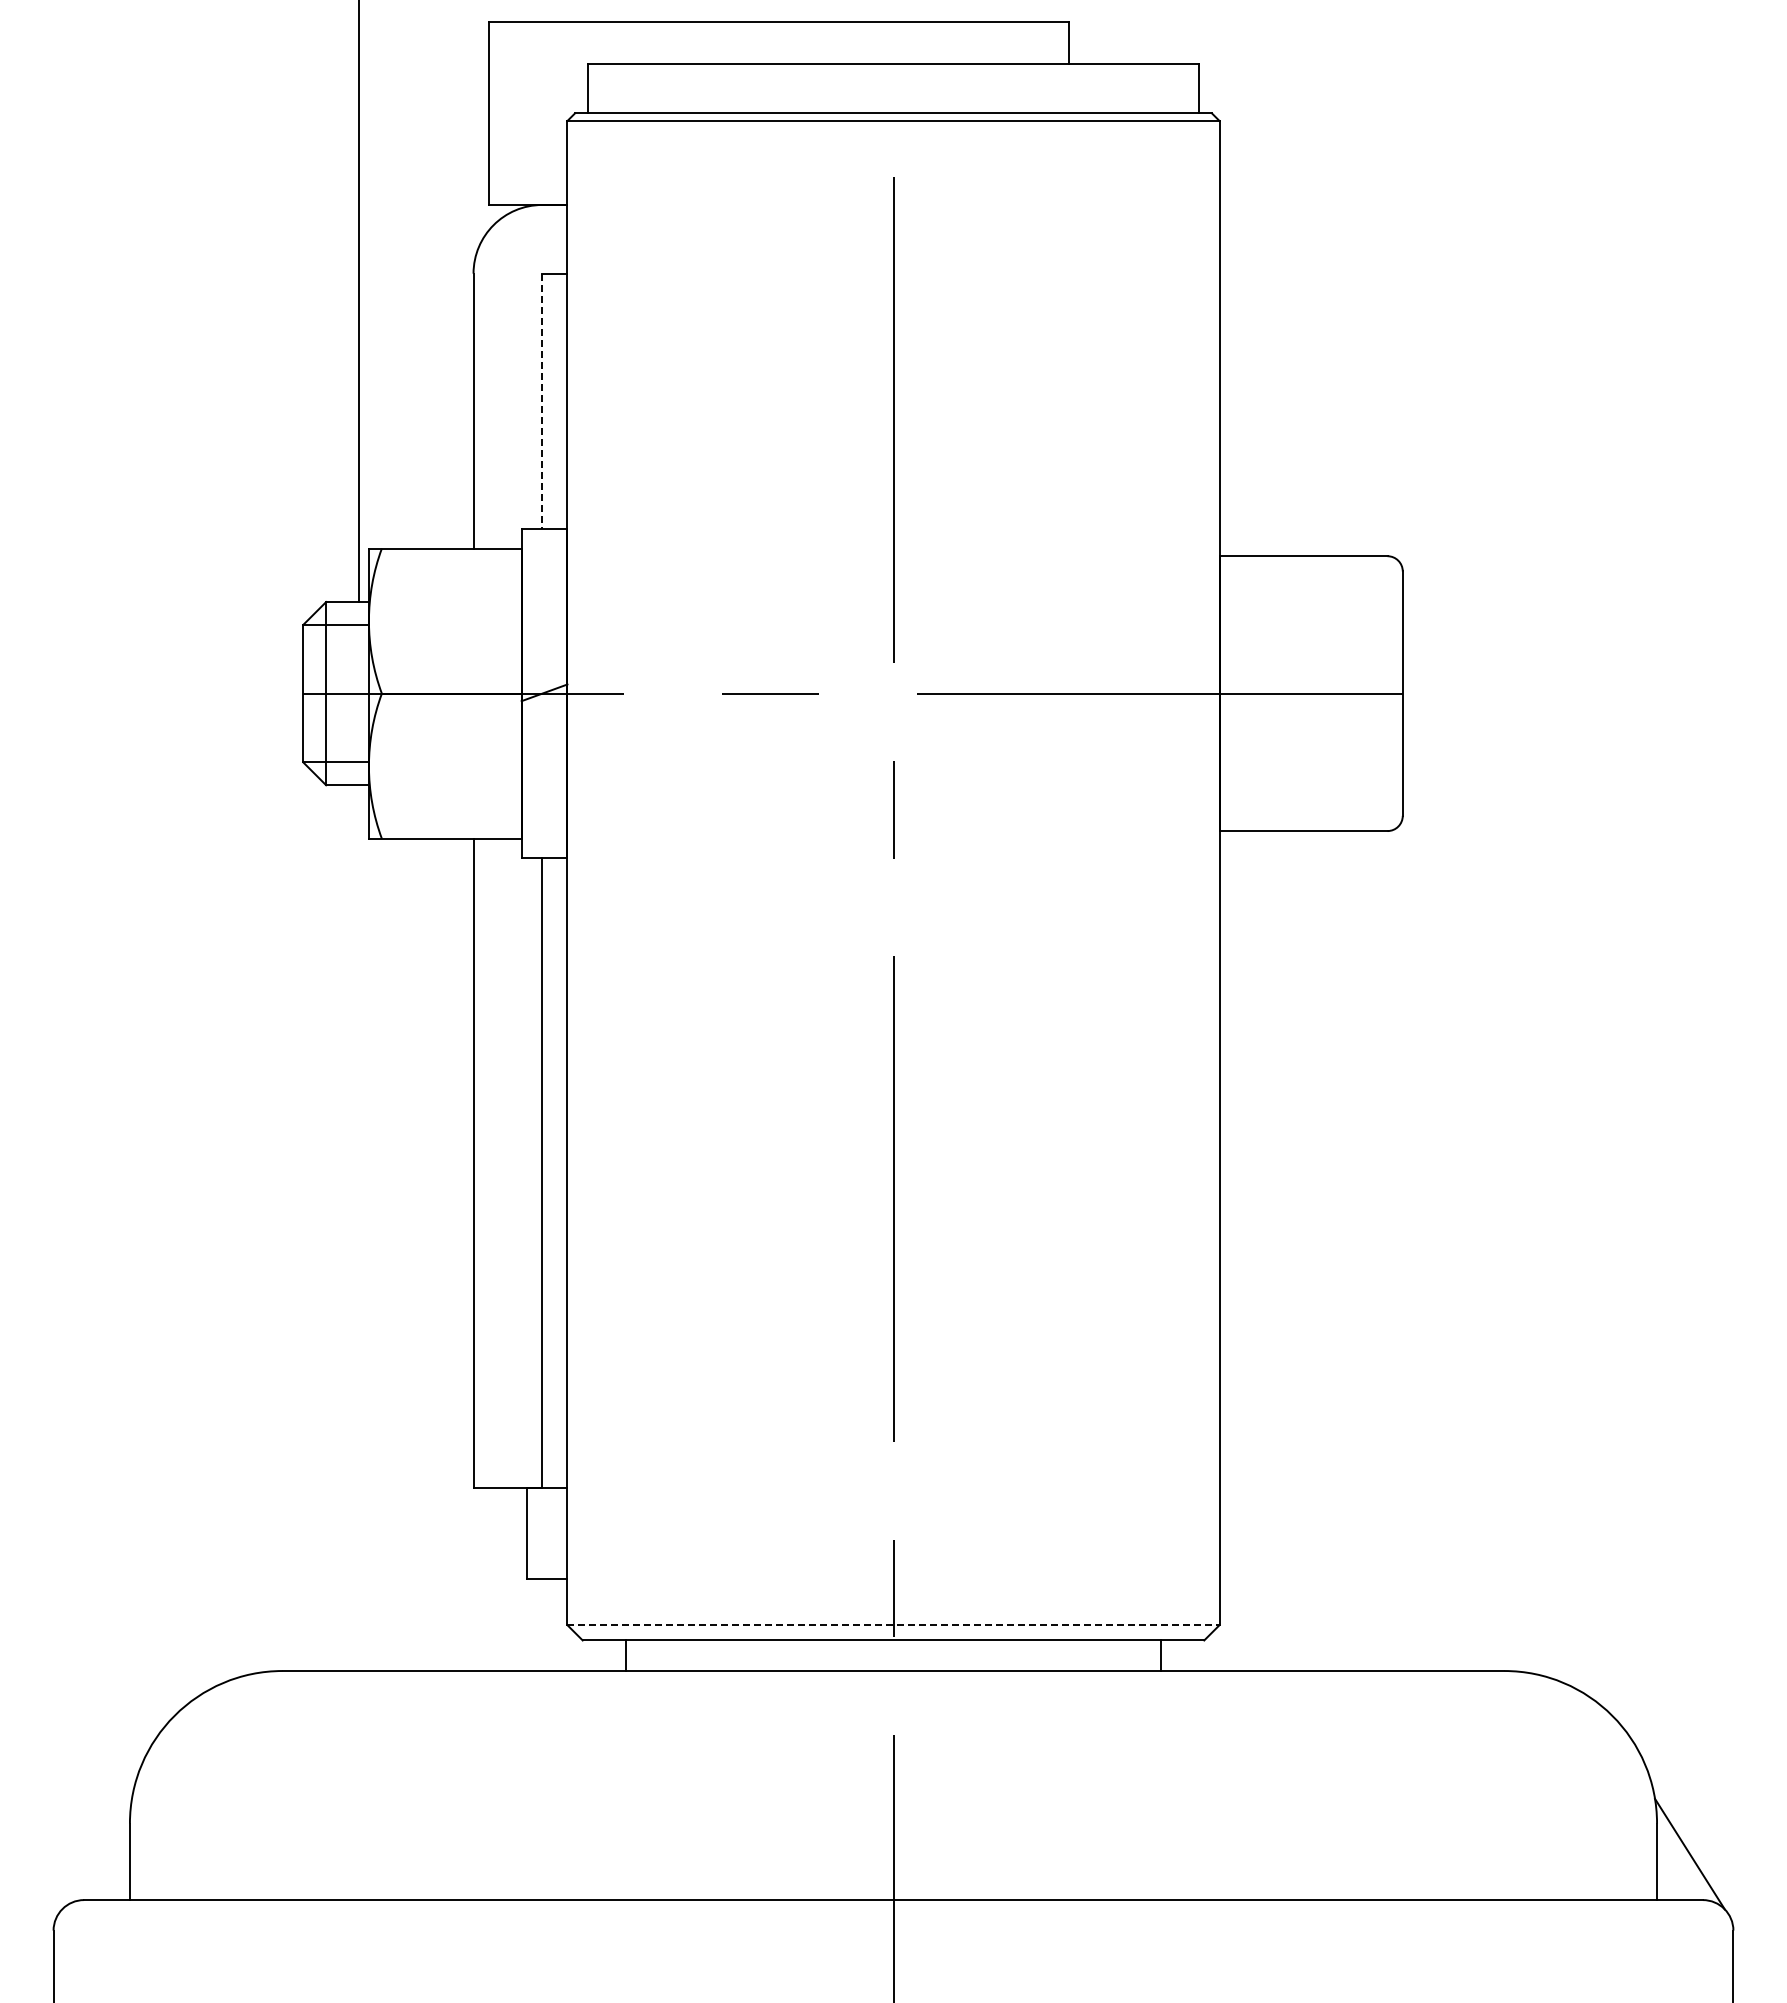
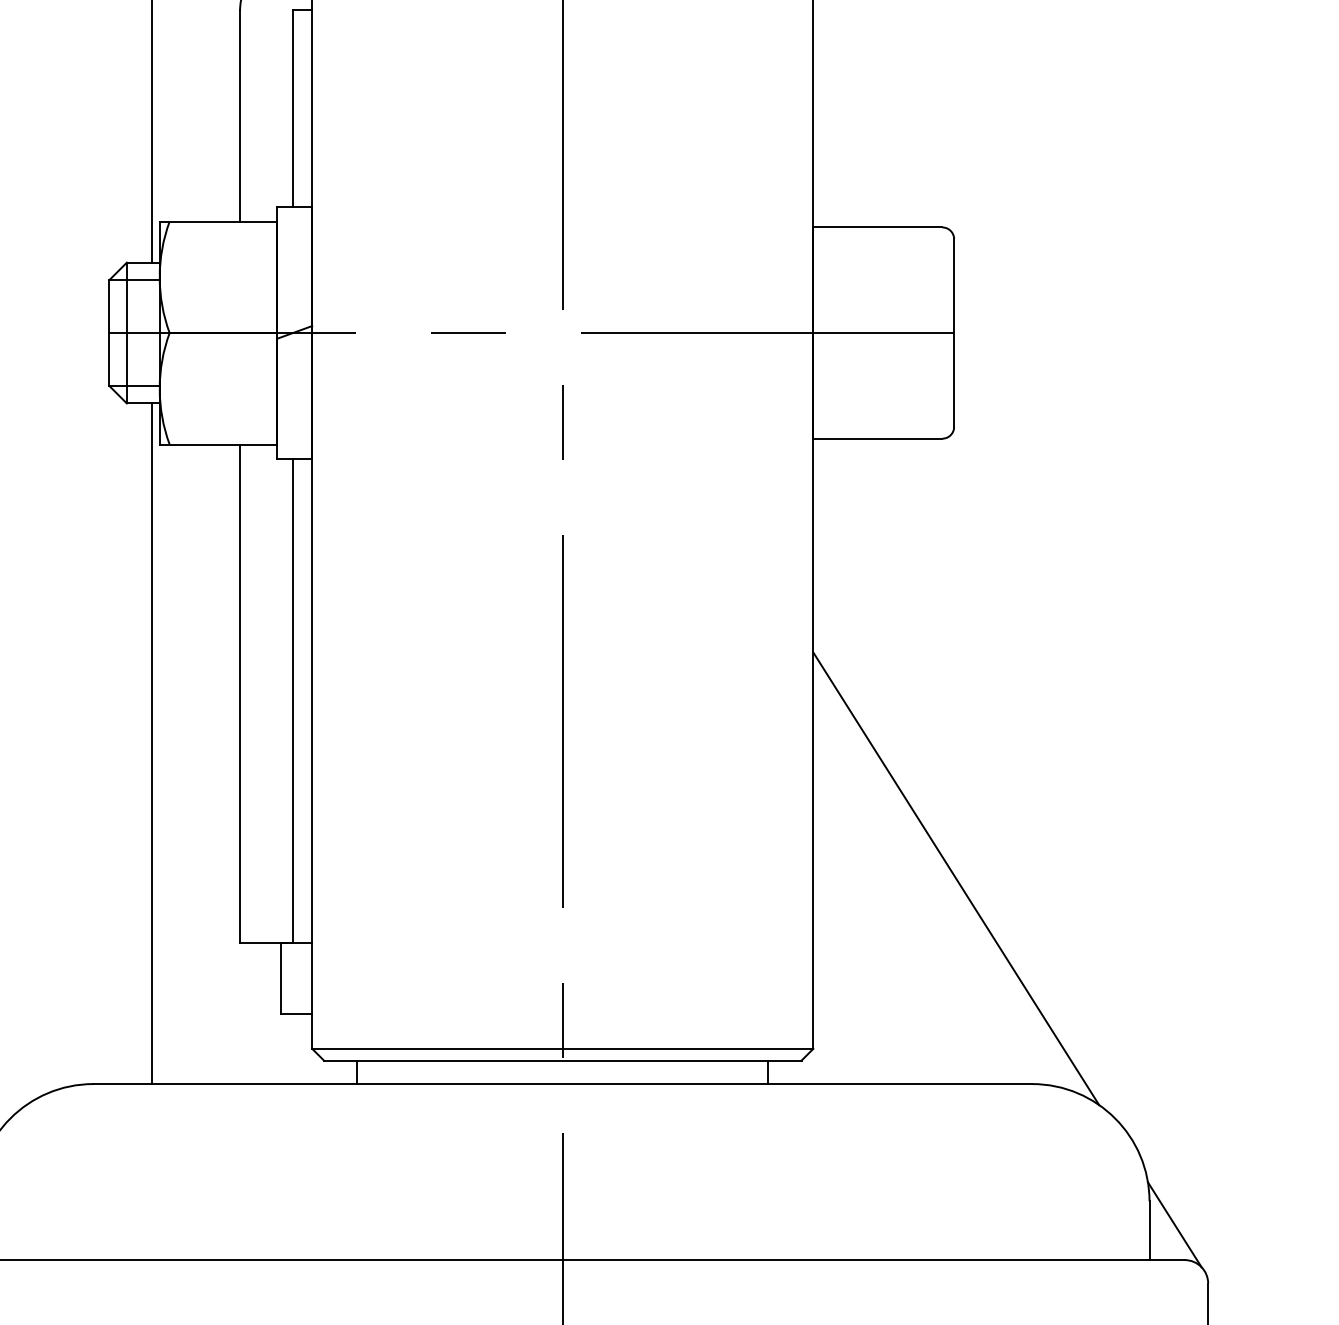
line: (542, 401) -> (293, 108), dashed -> solid
line: (359, 1228) -> (152, 744), added
line: (1405, 1403) -> (956, 878), added
line: (893, 1625) -> (562, 1049), dashed -> solid

